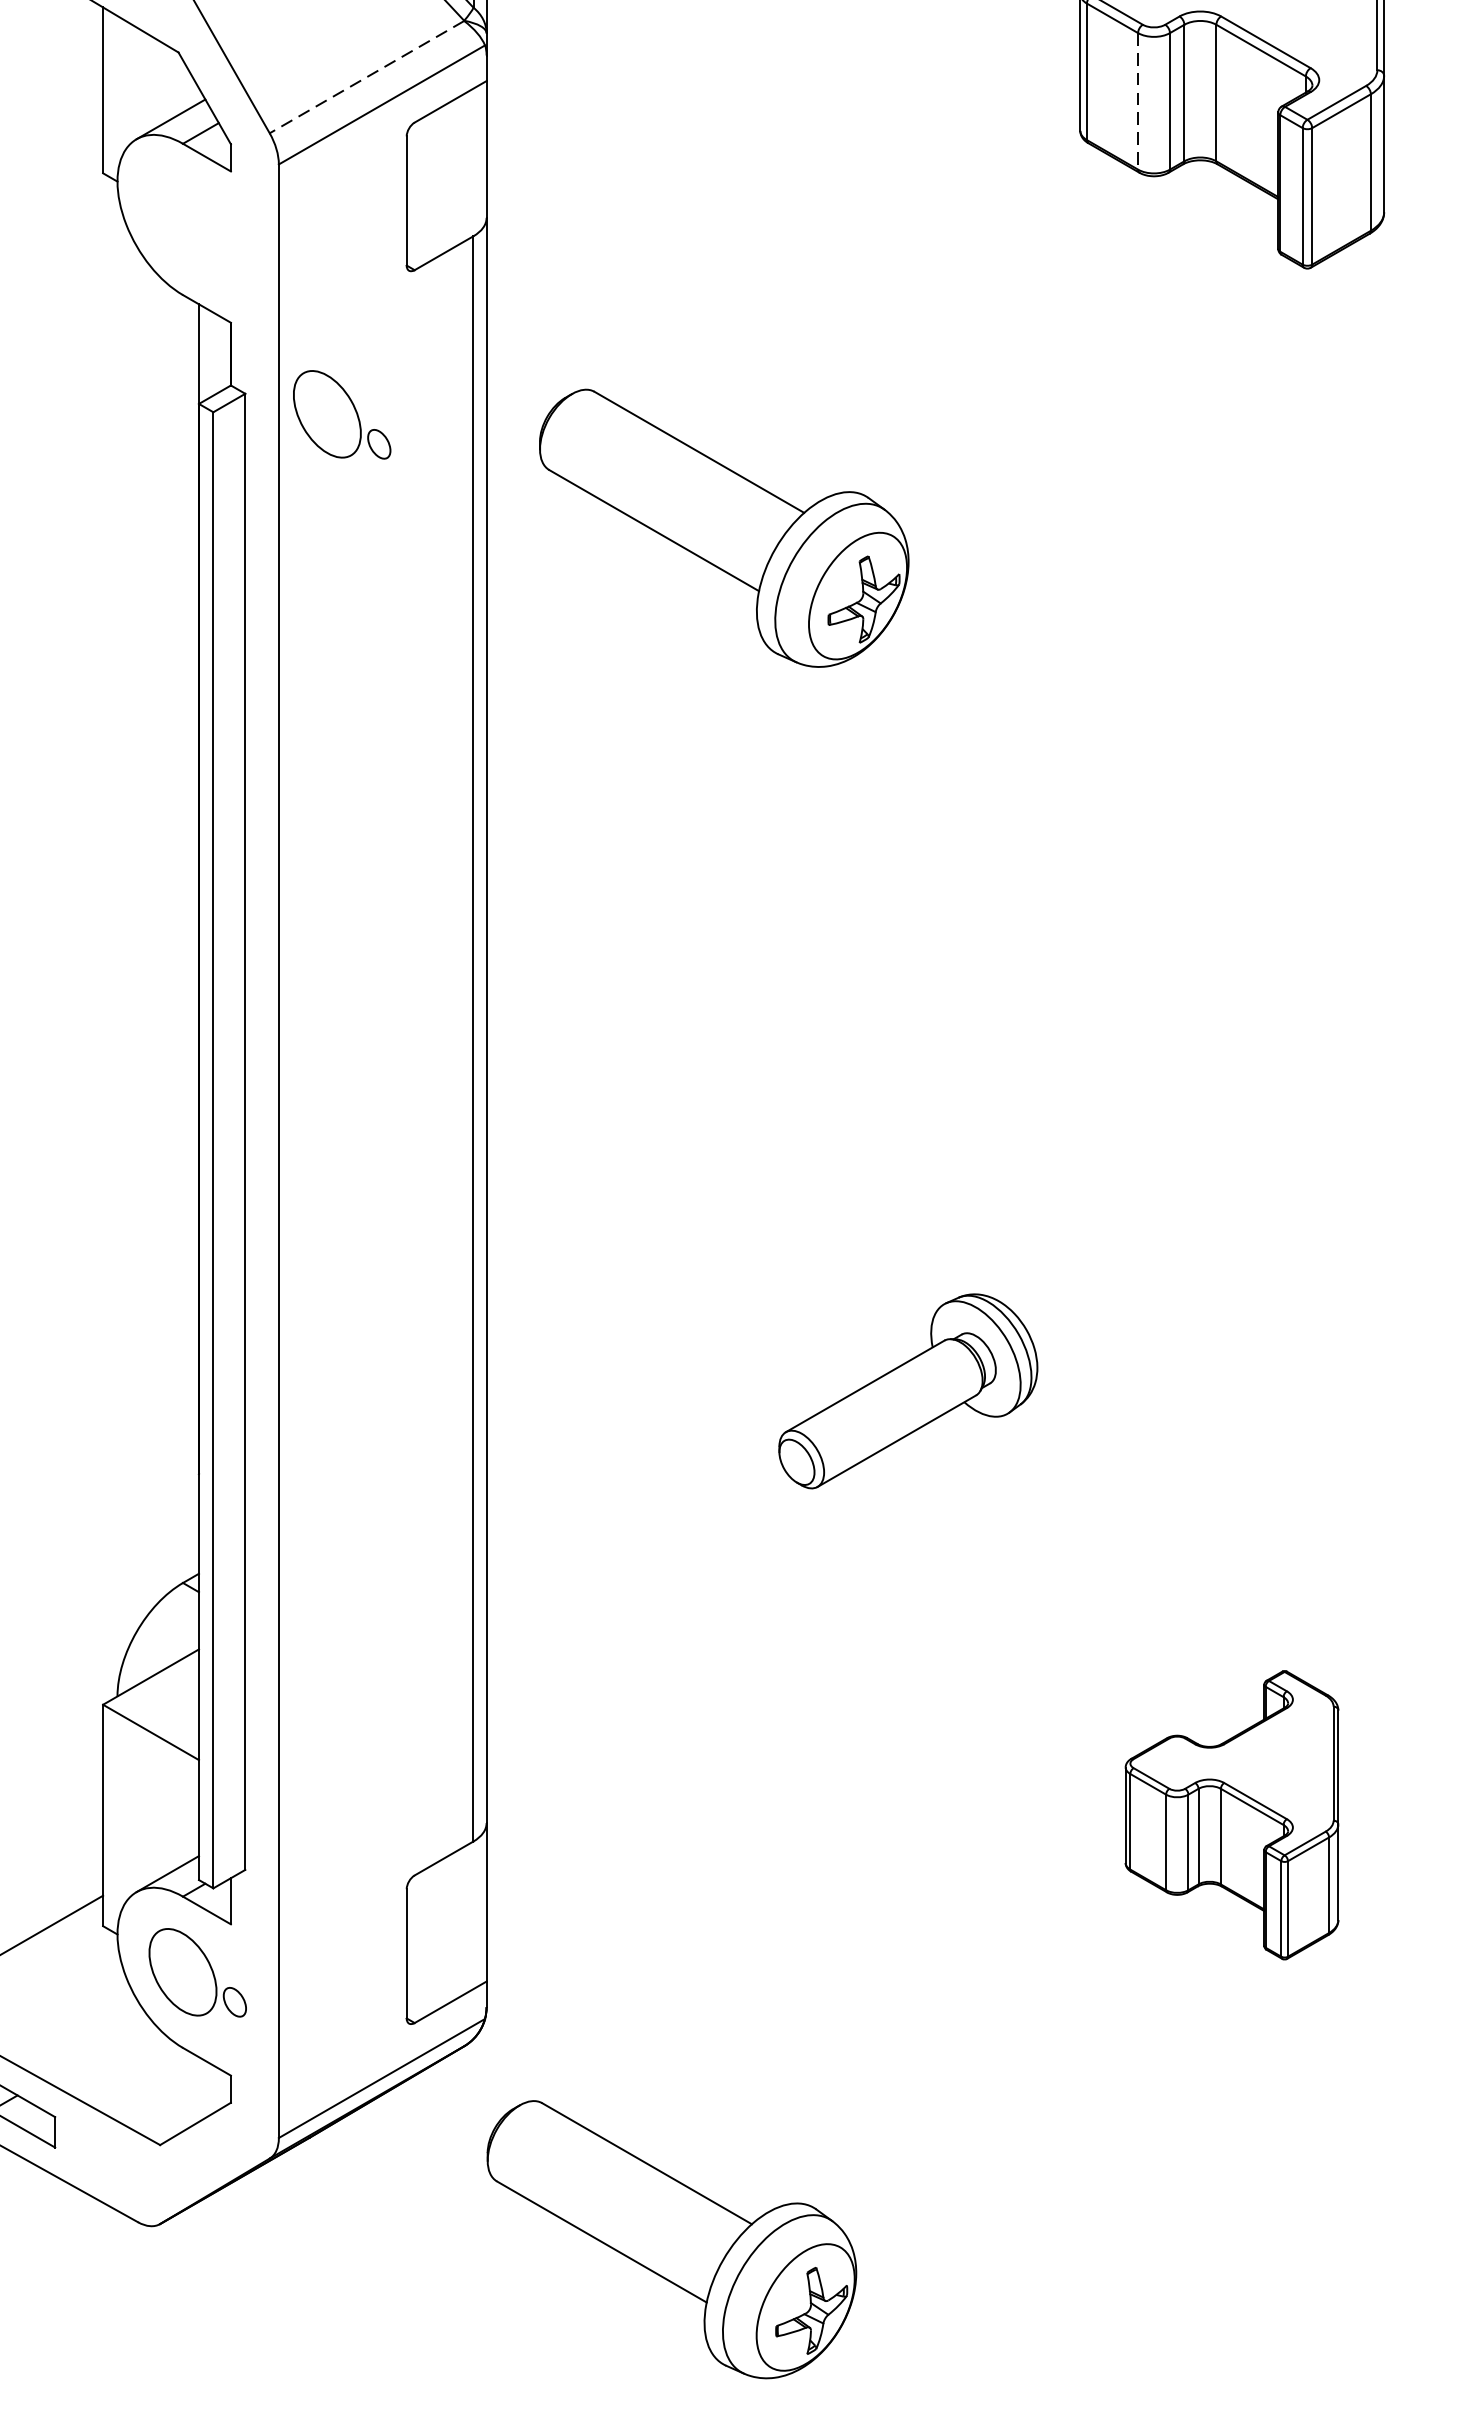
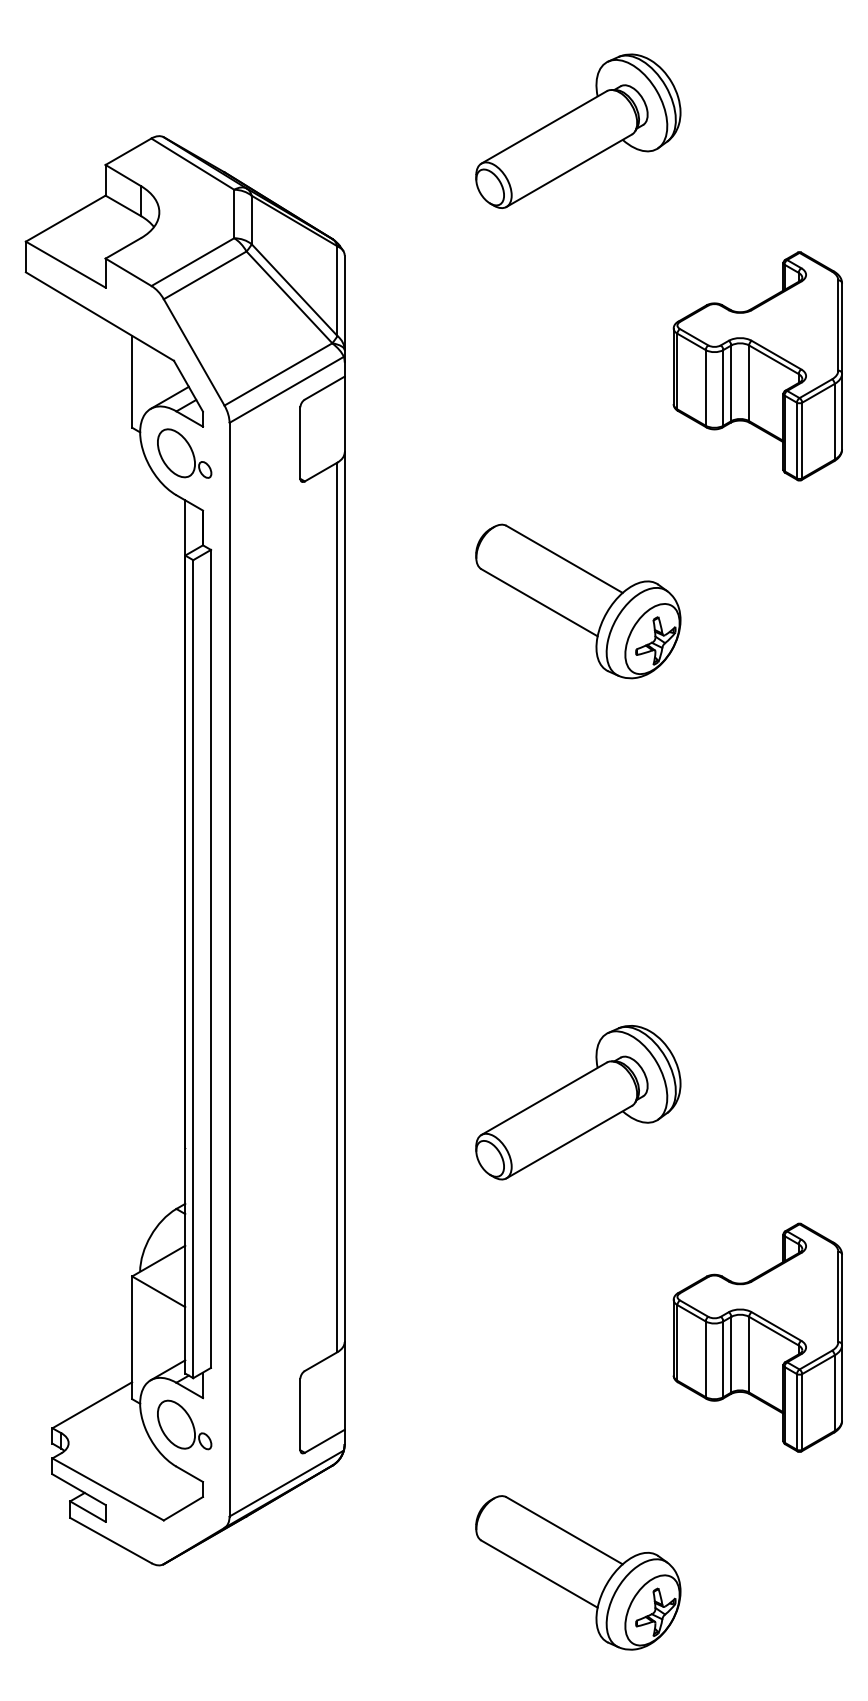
line: (365, 77) -> (277, 374), dashed -> solid
line: (1137, 100) -> (705, 387), dashed -> solid
part: (341, 414) -> (184, 453), moved
part: (724, 528) -> (578, 601), moved
part: (908, 1390) -> (578, 1102), size x1.43
part: (1231, 1814) -> (757, 1337), size x1.43
part: (672, 2238) -> (578, 1572), moved

